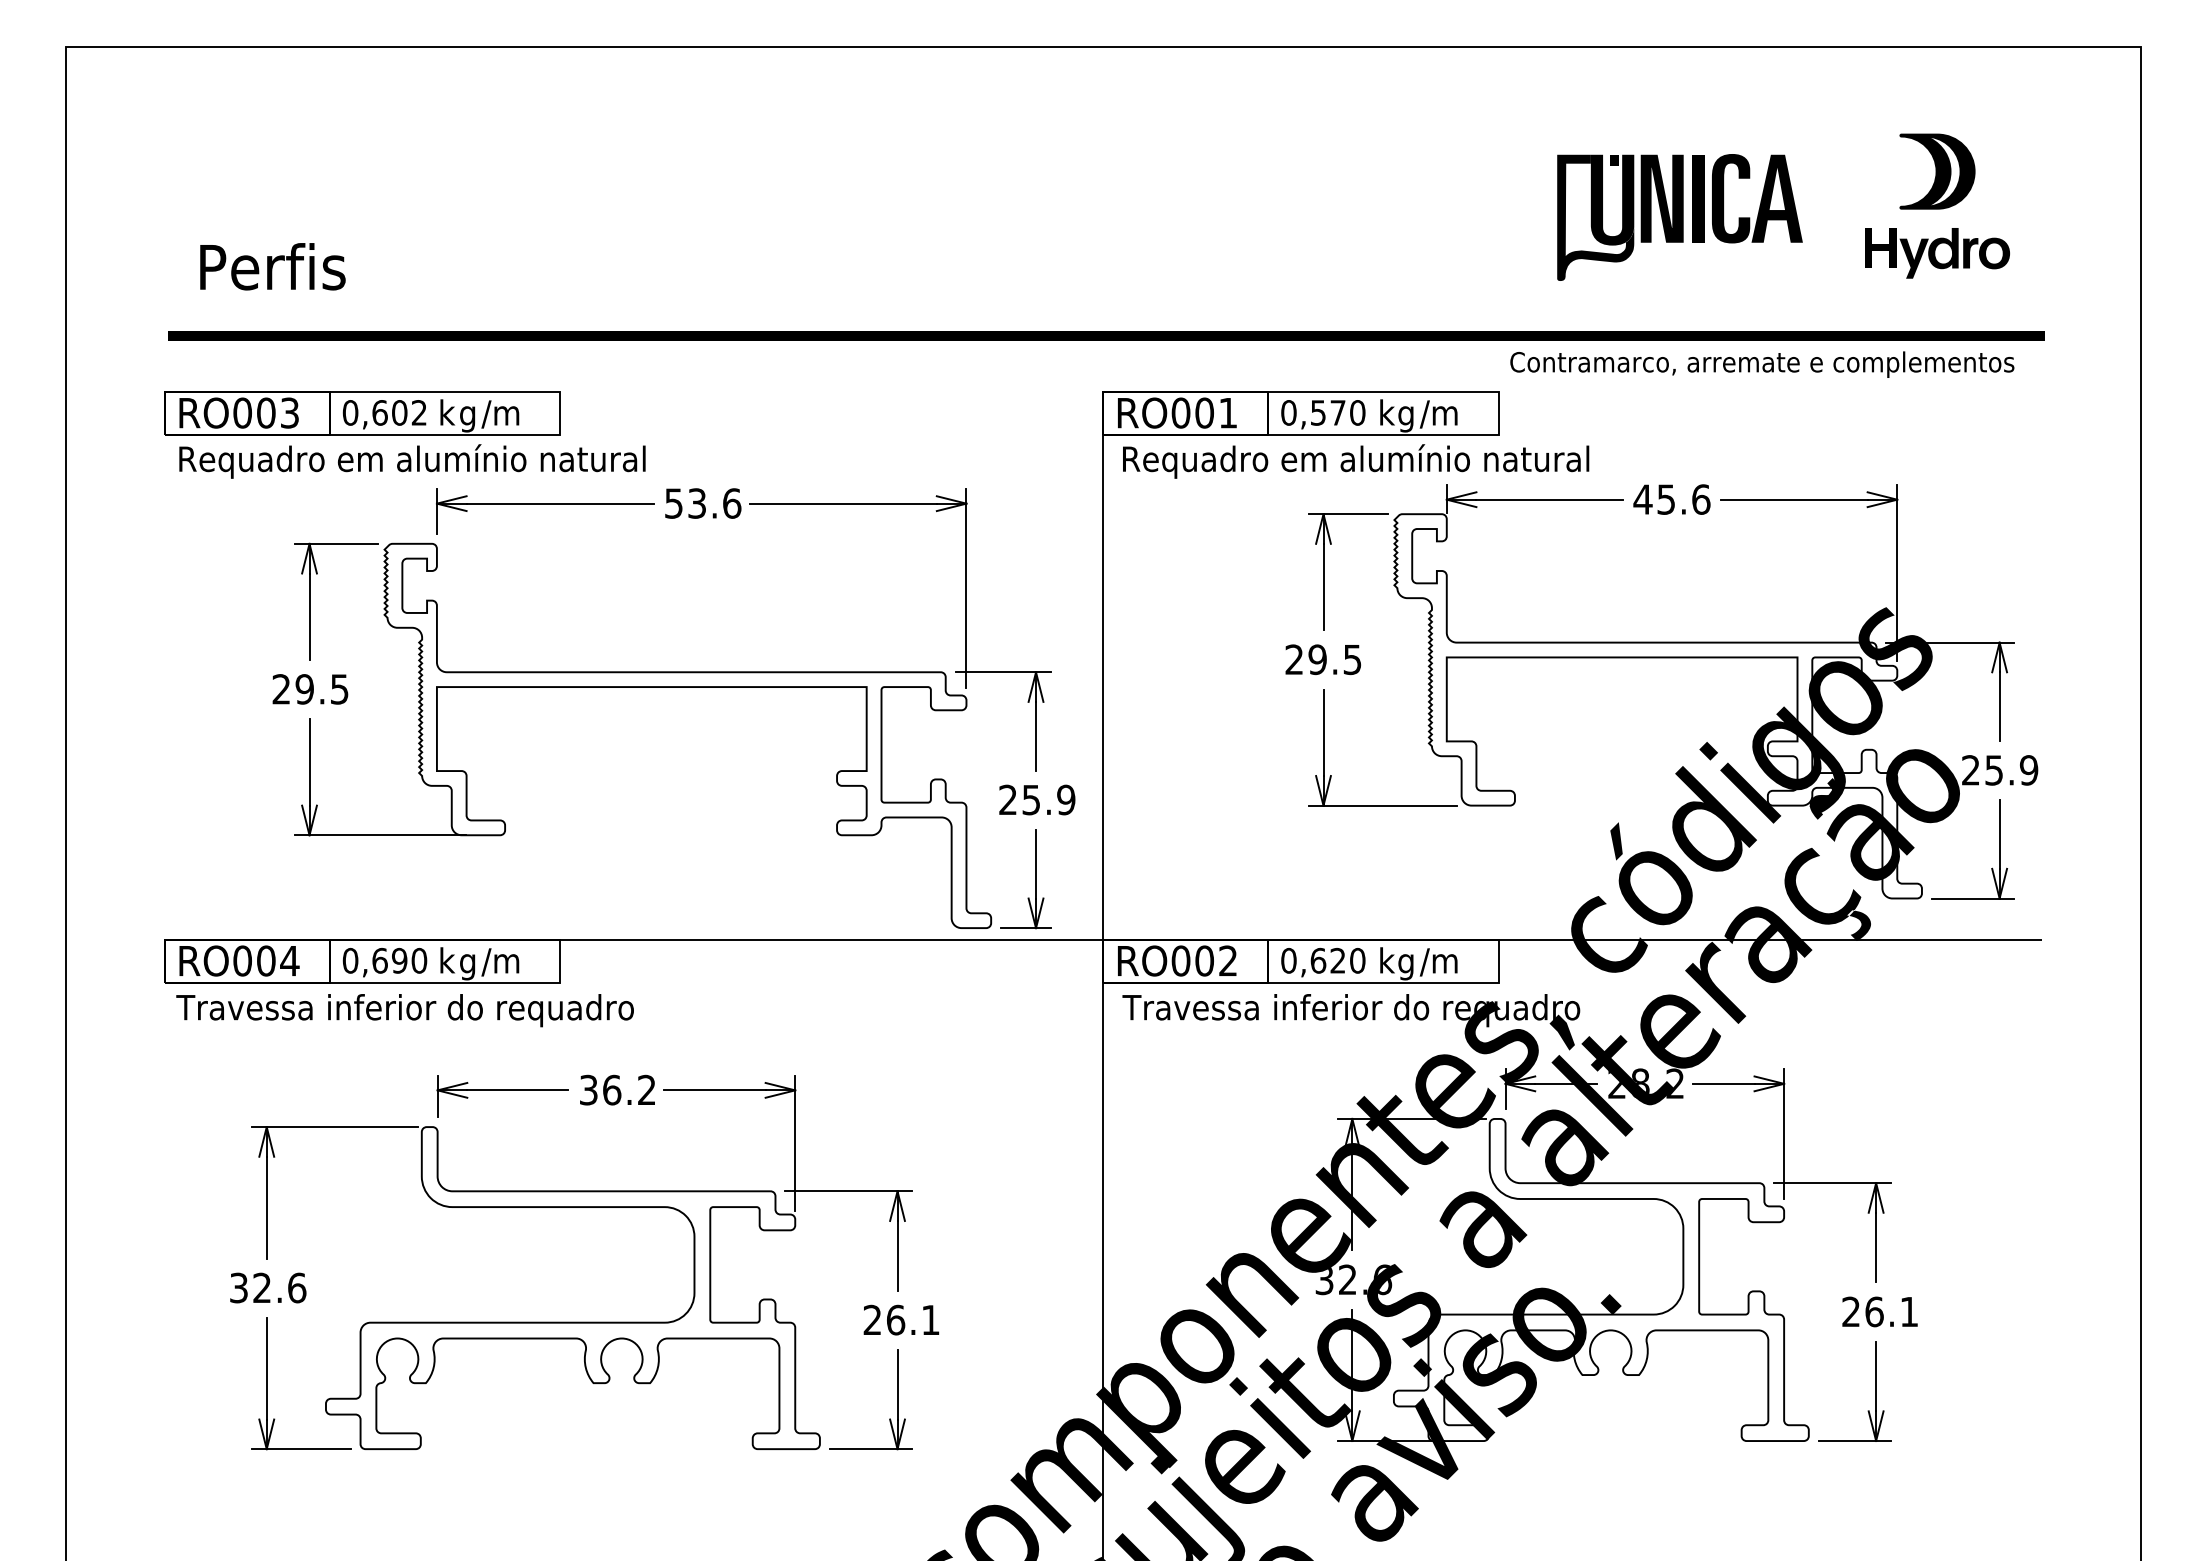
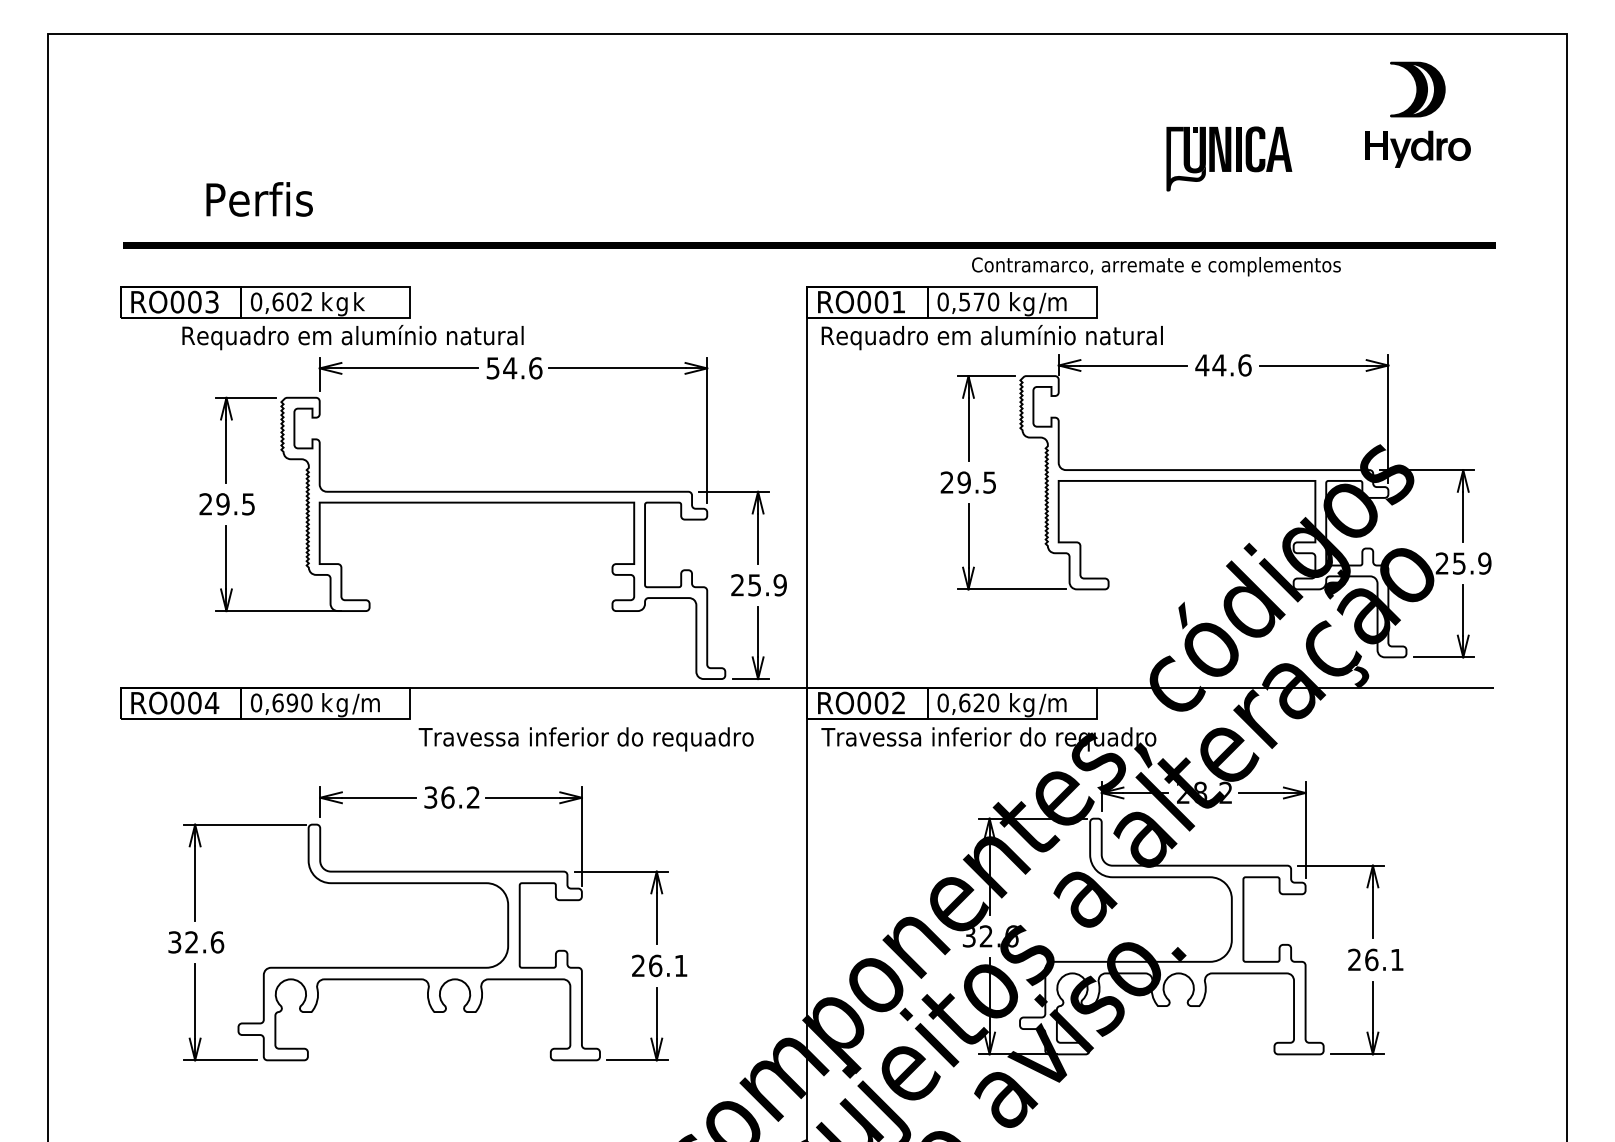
part: (1937, 205) -> (1417, 114), moved
part: (1679, 217) -> (1229, 158), size x0.7
text: (272, 266) -> (259, 199), moved
text: (1762, 364) -> (1156, 266), moved
text: (500, 413) -> (366, 302), /m -> k
text: (412, 461) -> (353, 337), moved
text: (1665, 499) -> (1218, 365), 45.6 -> 44.6
text: (696, 503) -> (509, 368), 53.6 -> 54.6
text: (404, 1010) -> (585, 739), moved

